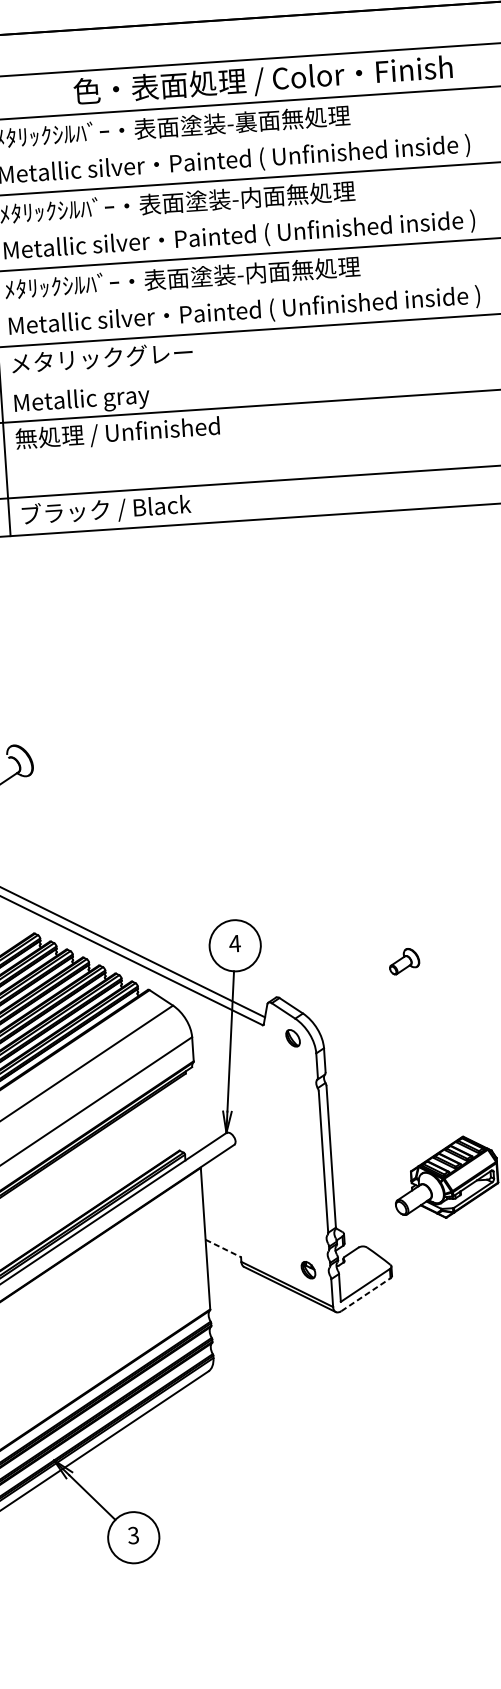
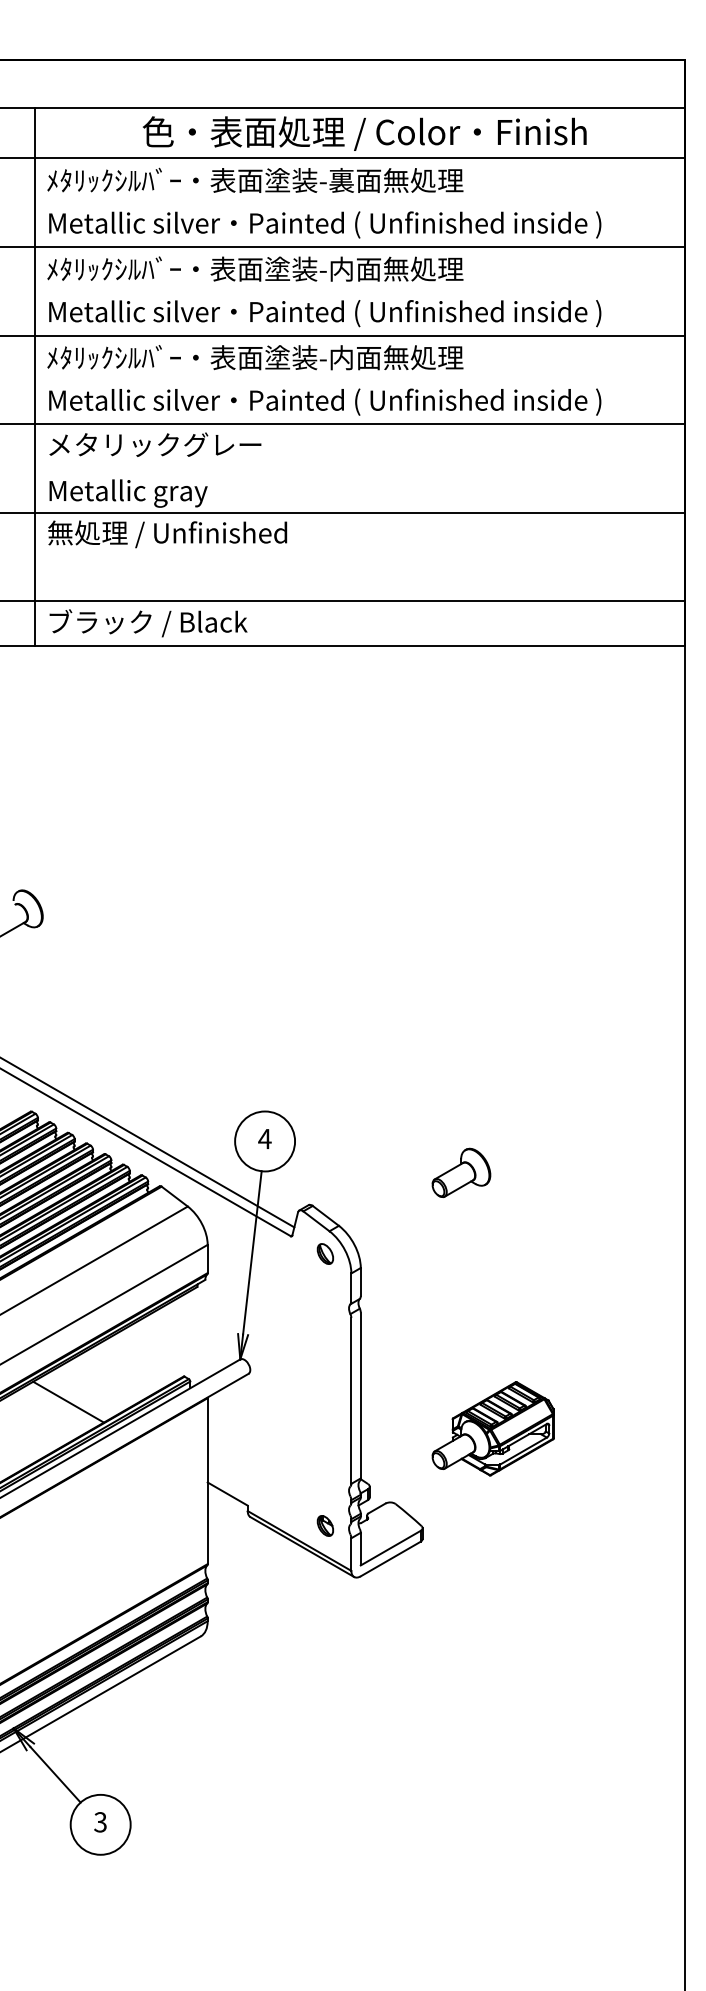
part: (404, 961) -> (461, 1172), size x1.67
line: (82, 1178) -> (68, 1401), added
line: (224, 1248) -> (228, 1494), dashed -> solid
line: (365, 1295) -> (390, 1559), dashed -> solid

